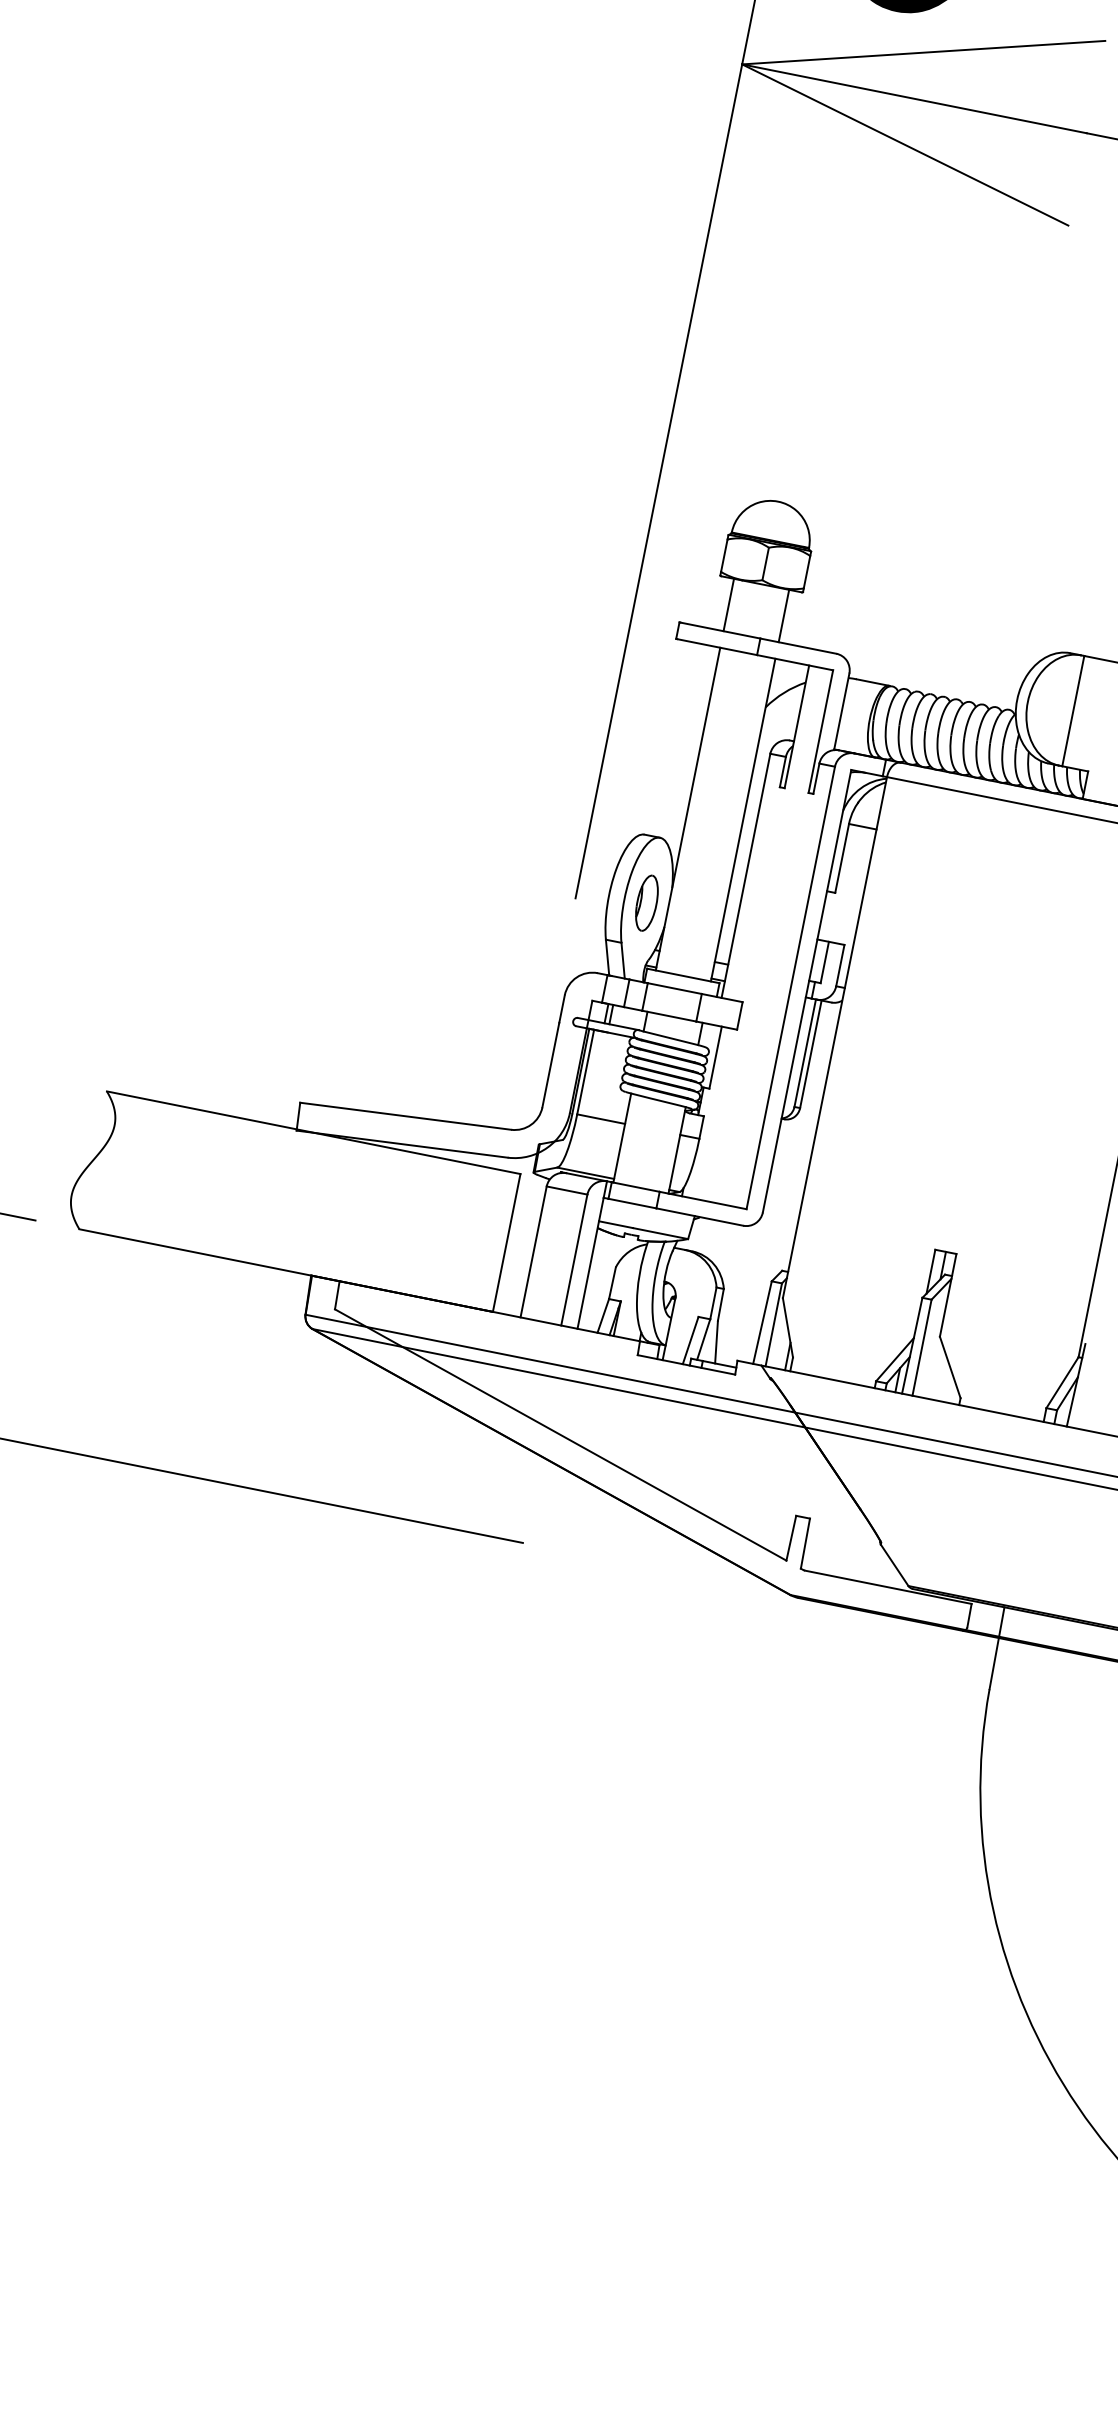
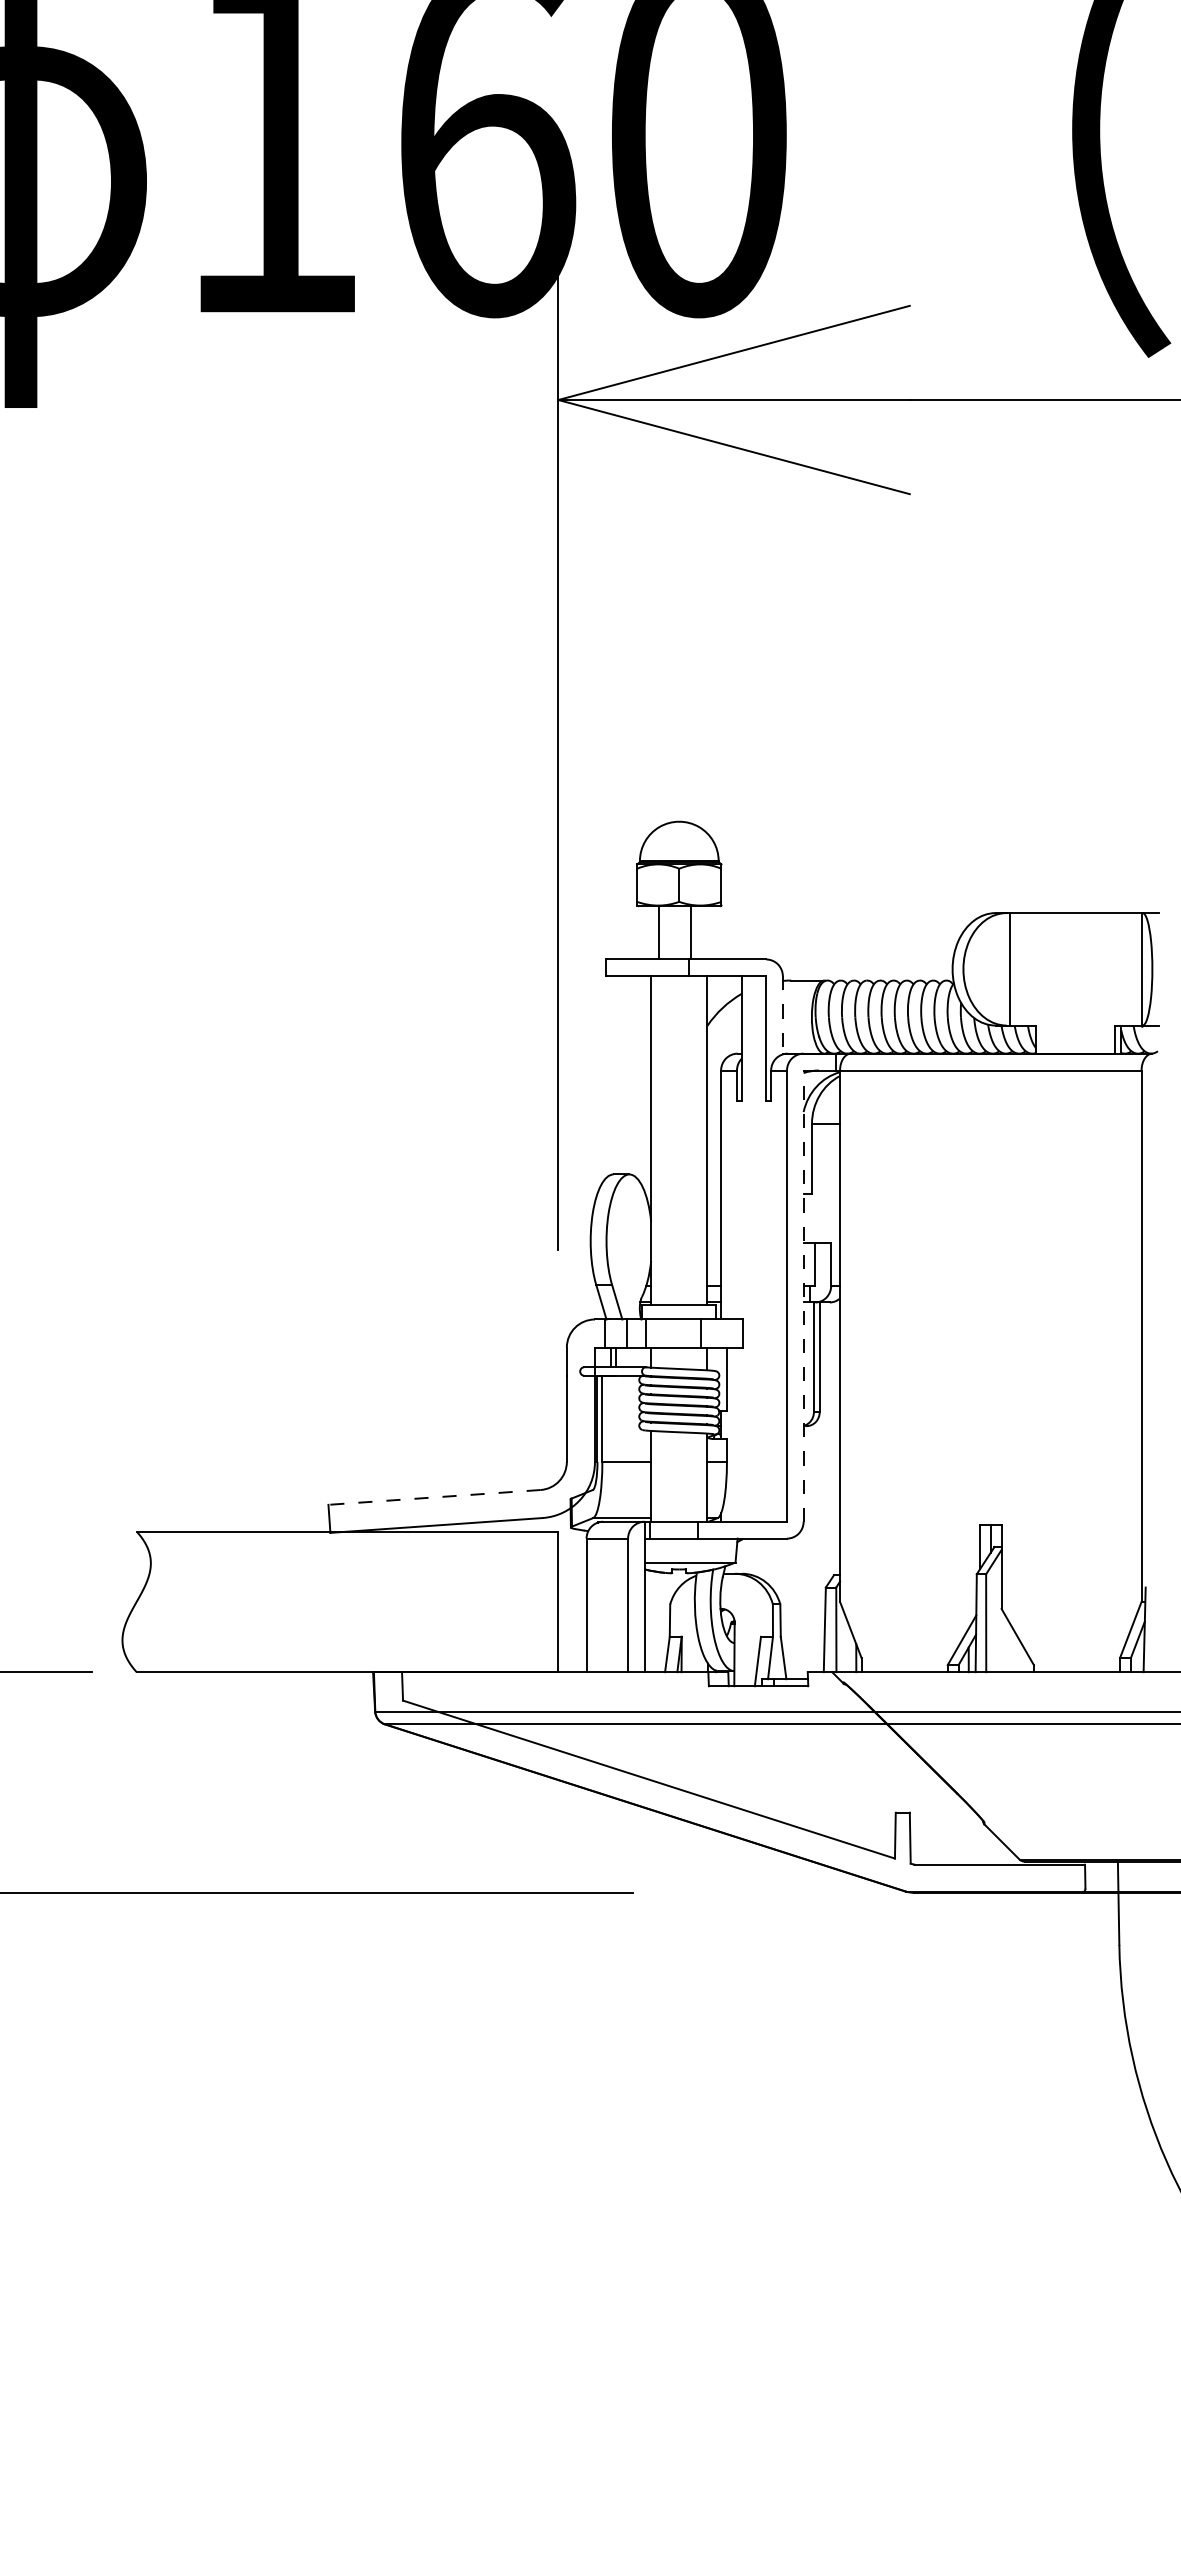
line: (729, 604) -> (691, 932), moved
line: (784, 615) -> (659, 932), moved
line: (841, 711) -> (782, 1015), solid -> dashed
part: (646, 903) -> (628, 1241), removed
line: (806, 991) -> (803, 1296), solid -> dashed
line: (405, 1116) -> (434, 1497), solid -> dashed

